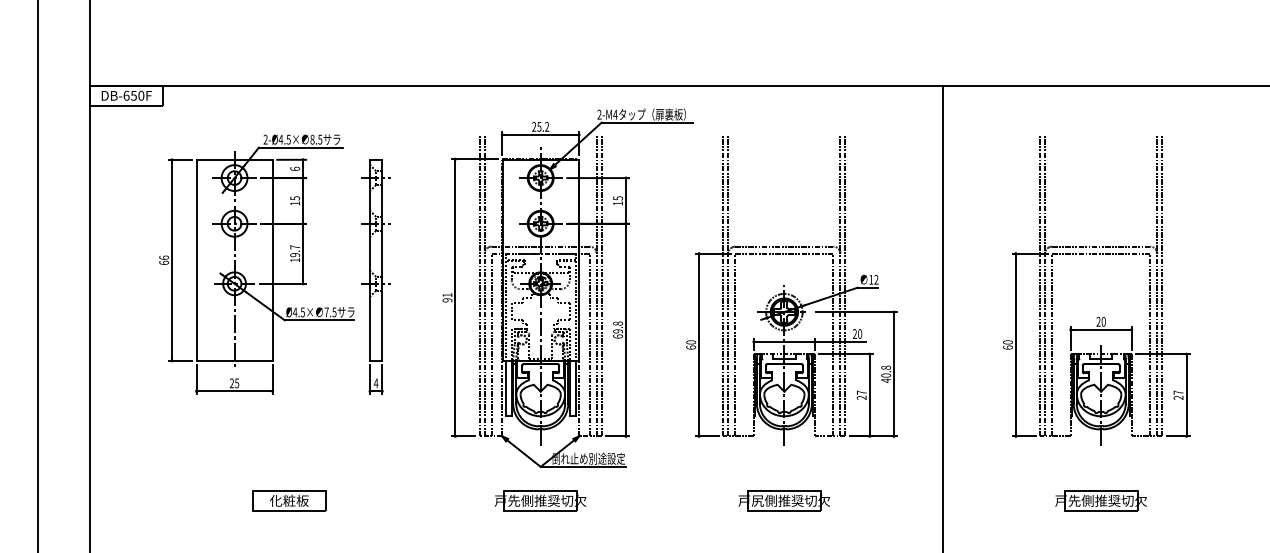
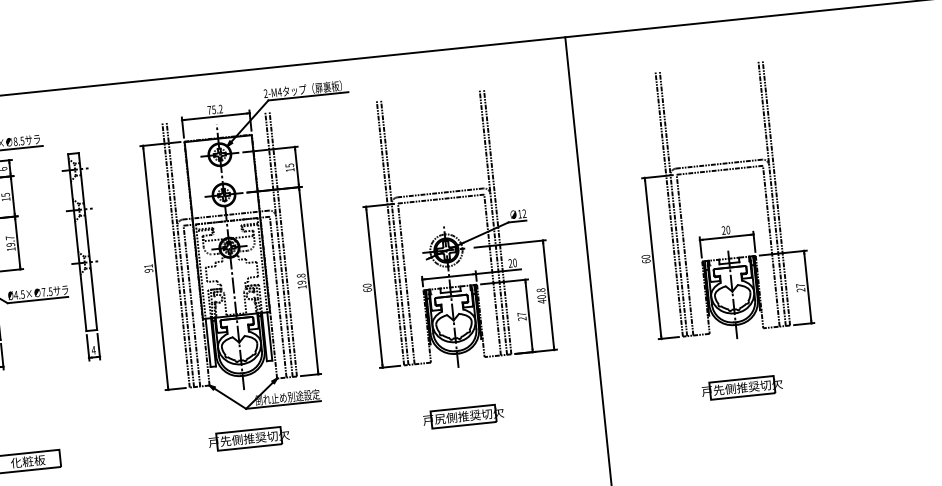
text: (534, 126) -> (209, 109), 25.2 -> 75.2
text: (618, 336) -> (302, 287), 69.8 -> 19.8

